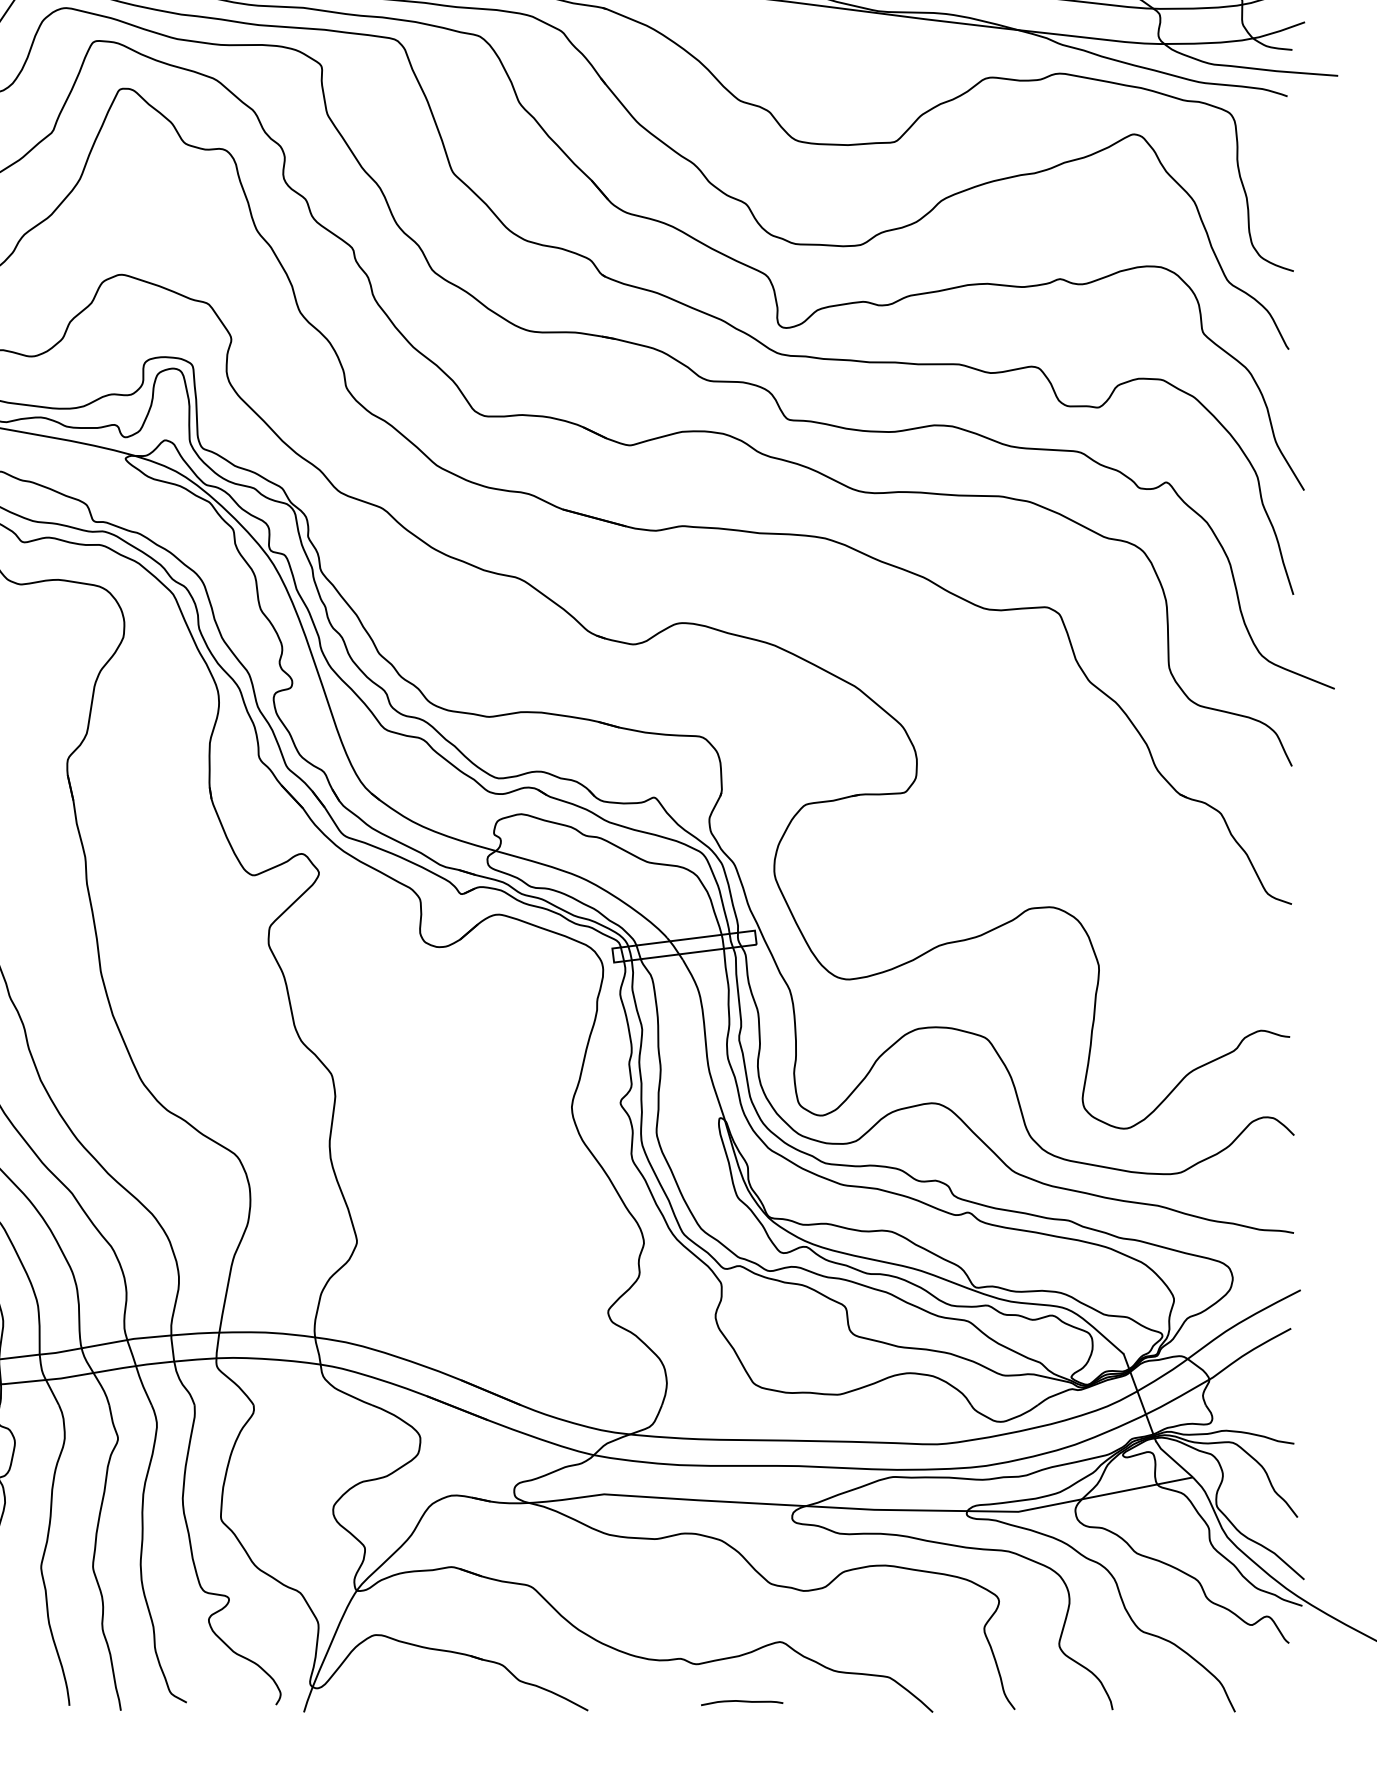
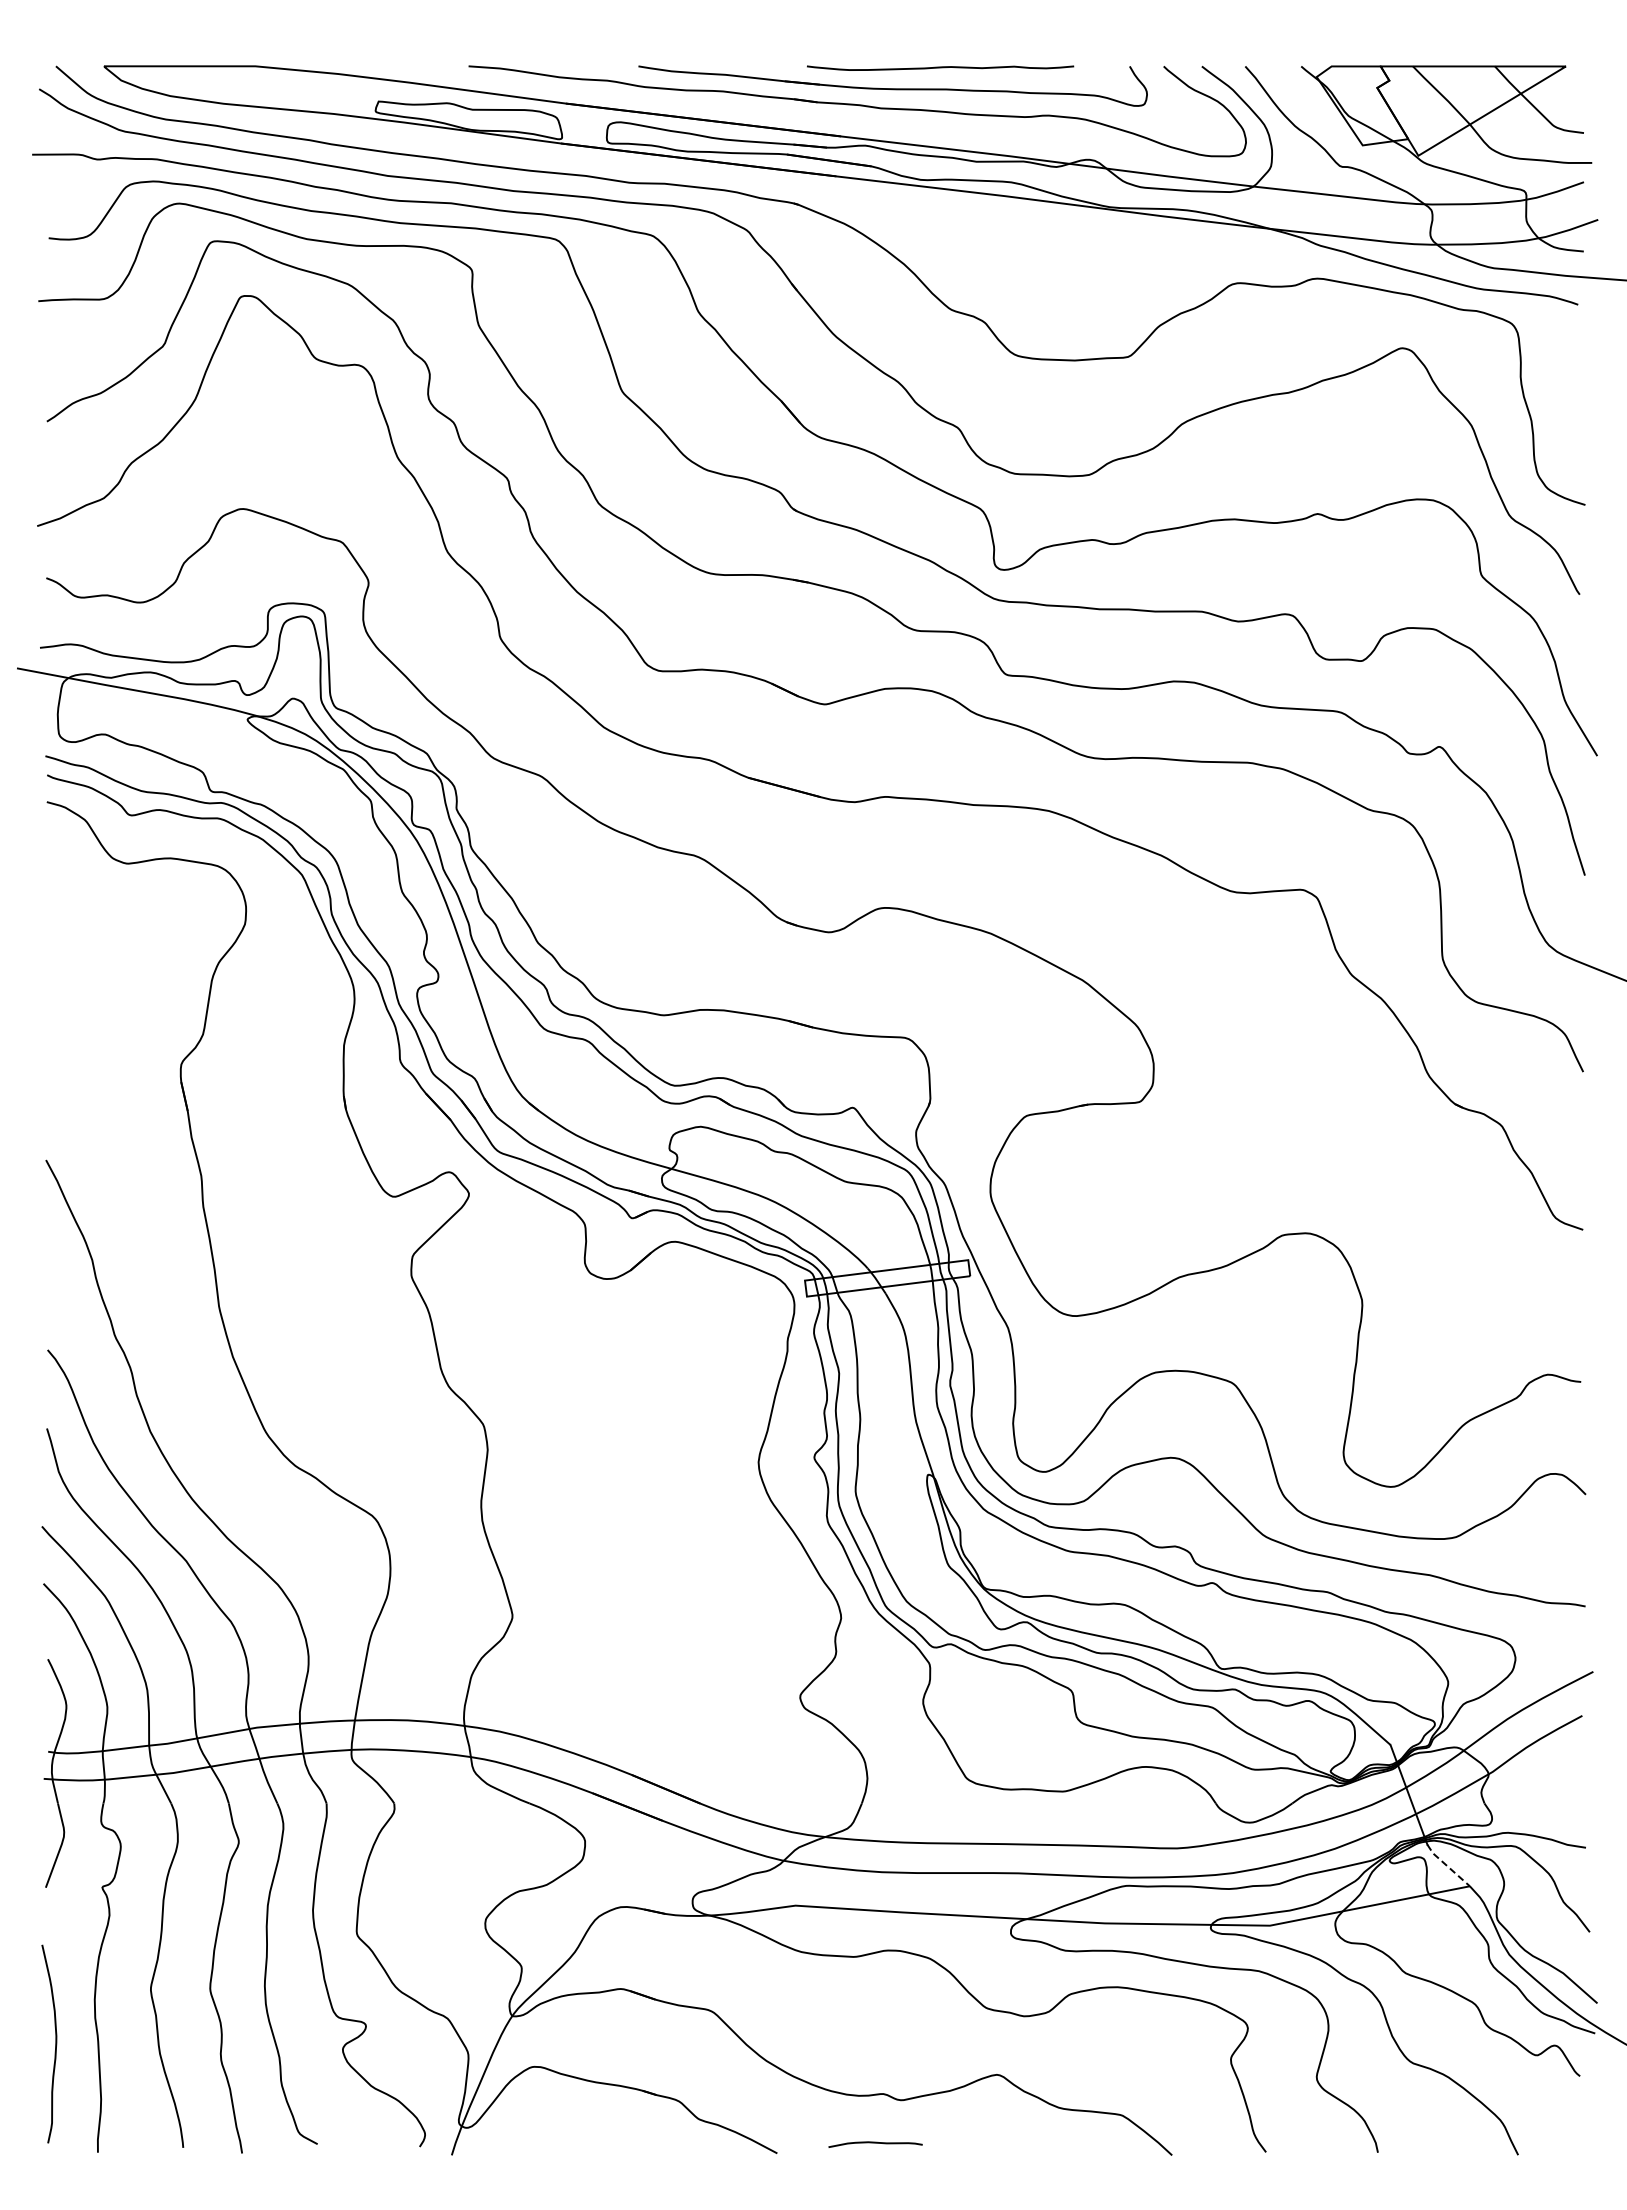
line: (1173, 1459) -> (1447, 1865), solid -> dashed
curve: (742, 1702) -> (875, 2143), moved

